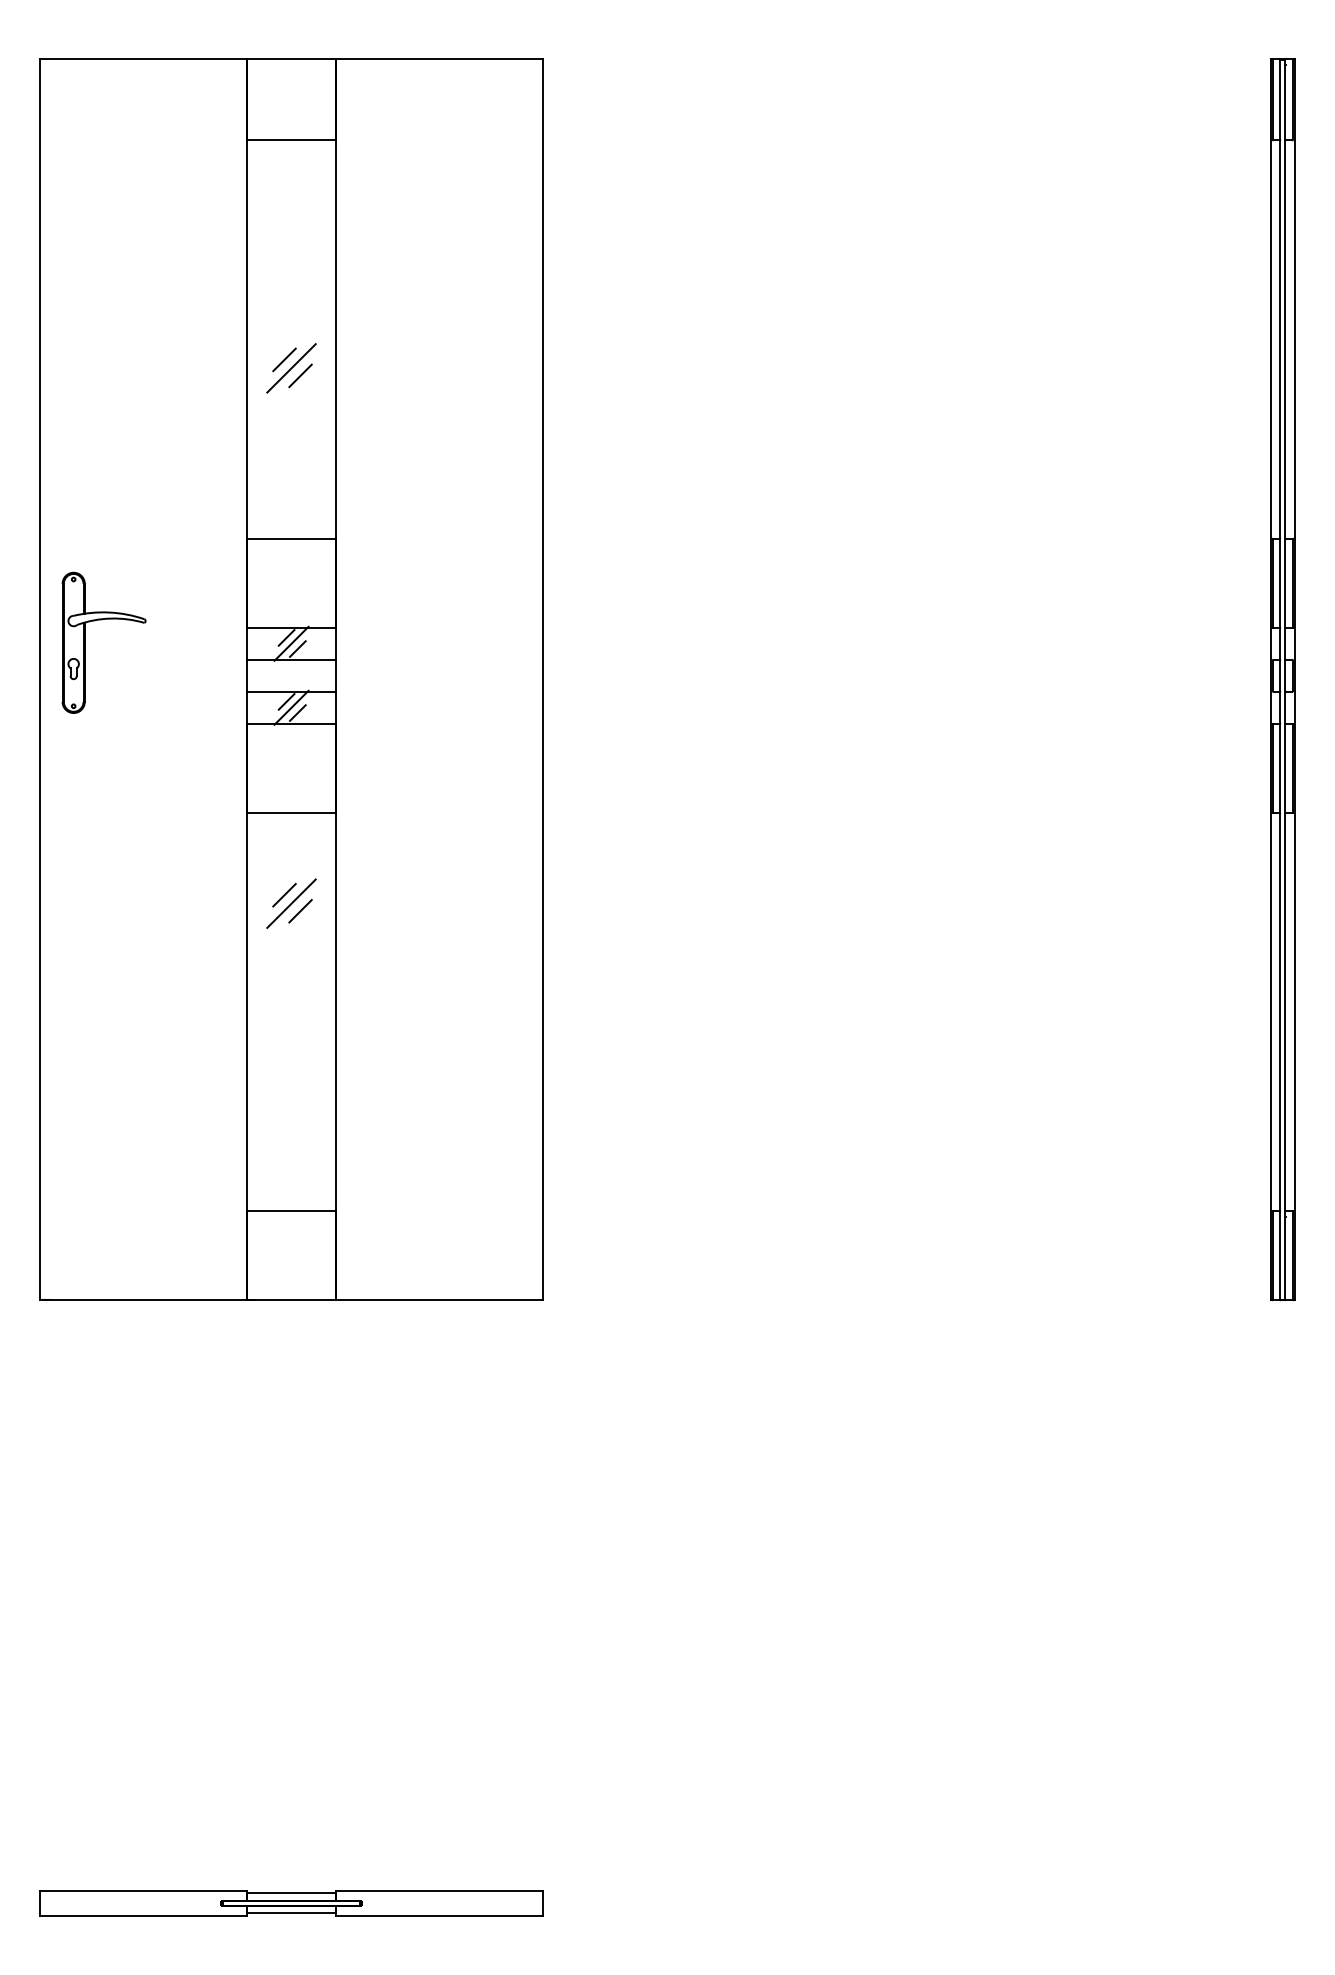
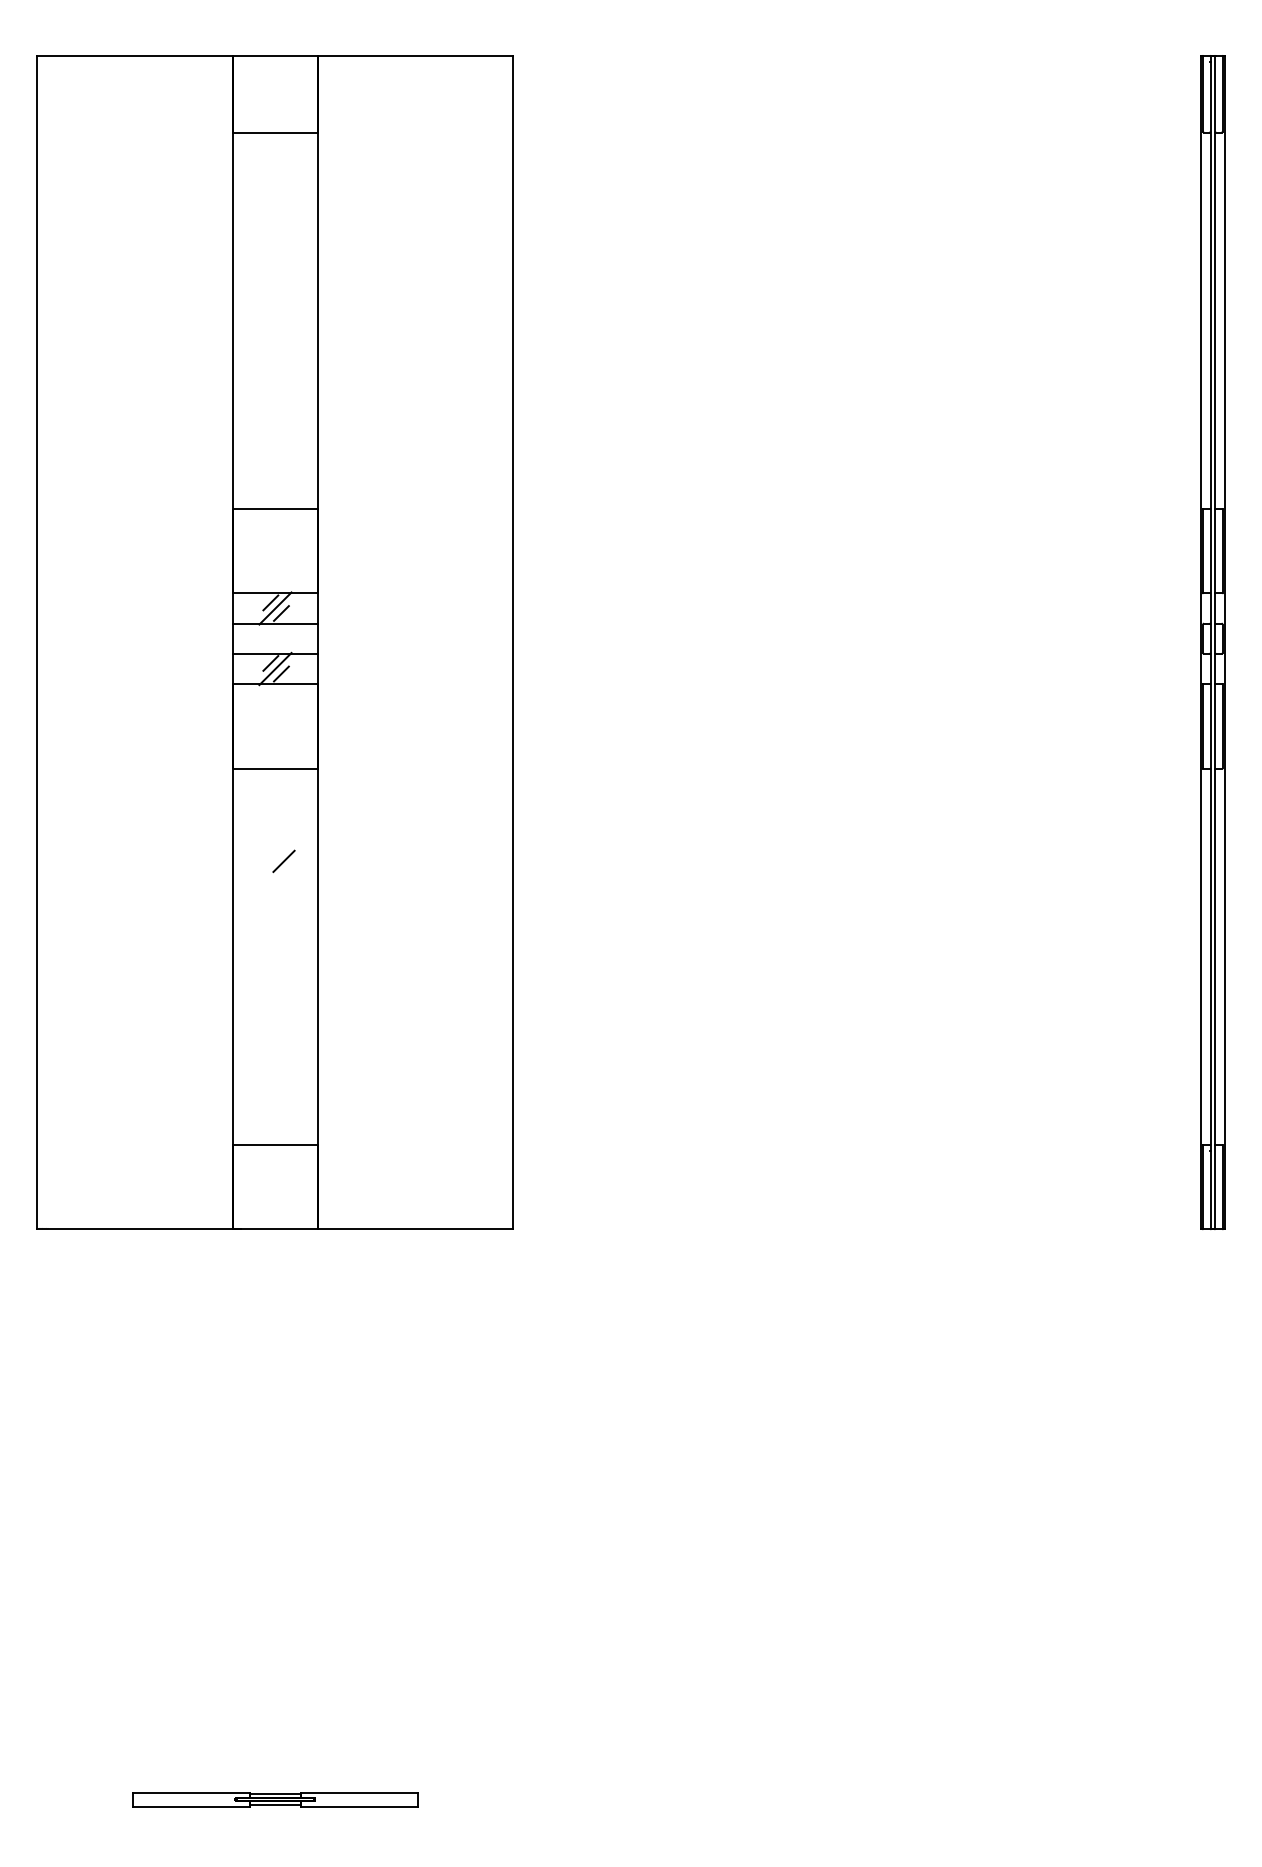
line: (284, 359) -> (268, 339), removed
line: (291, 368) -> (275, 348), removed
line: (300, 375) -> (283, 354), removed
part: (85, 642) -> (80, 607), removed
line: (284, 894) -> (268, 845), removed
line: (291, 903) -> (275, 854), removed
part: (291, 1903) -> (275, 1799), size x0.6

